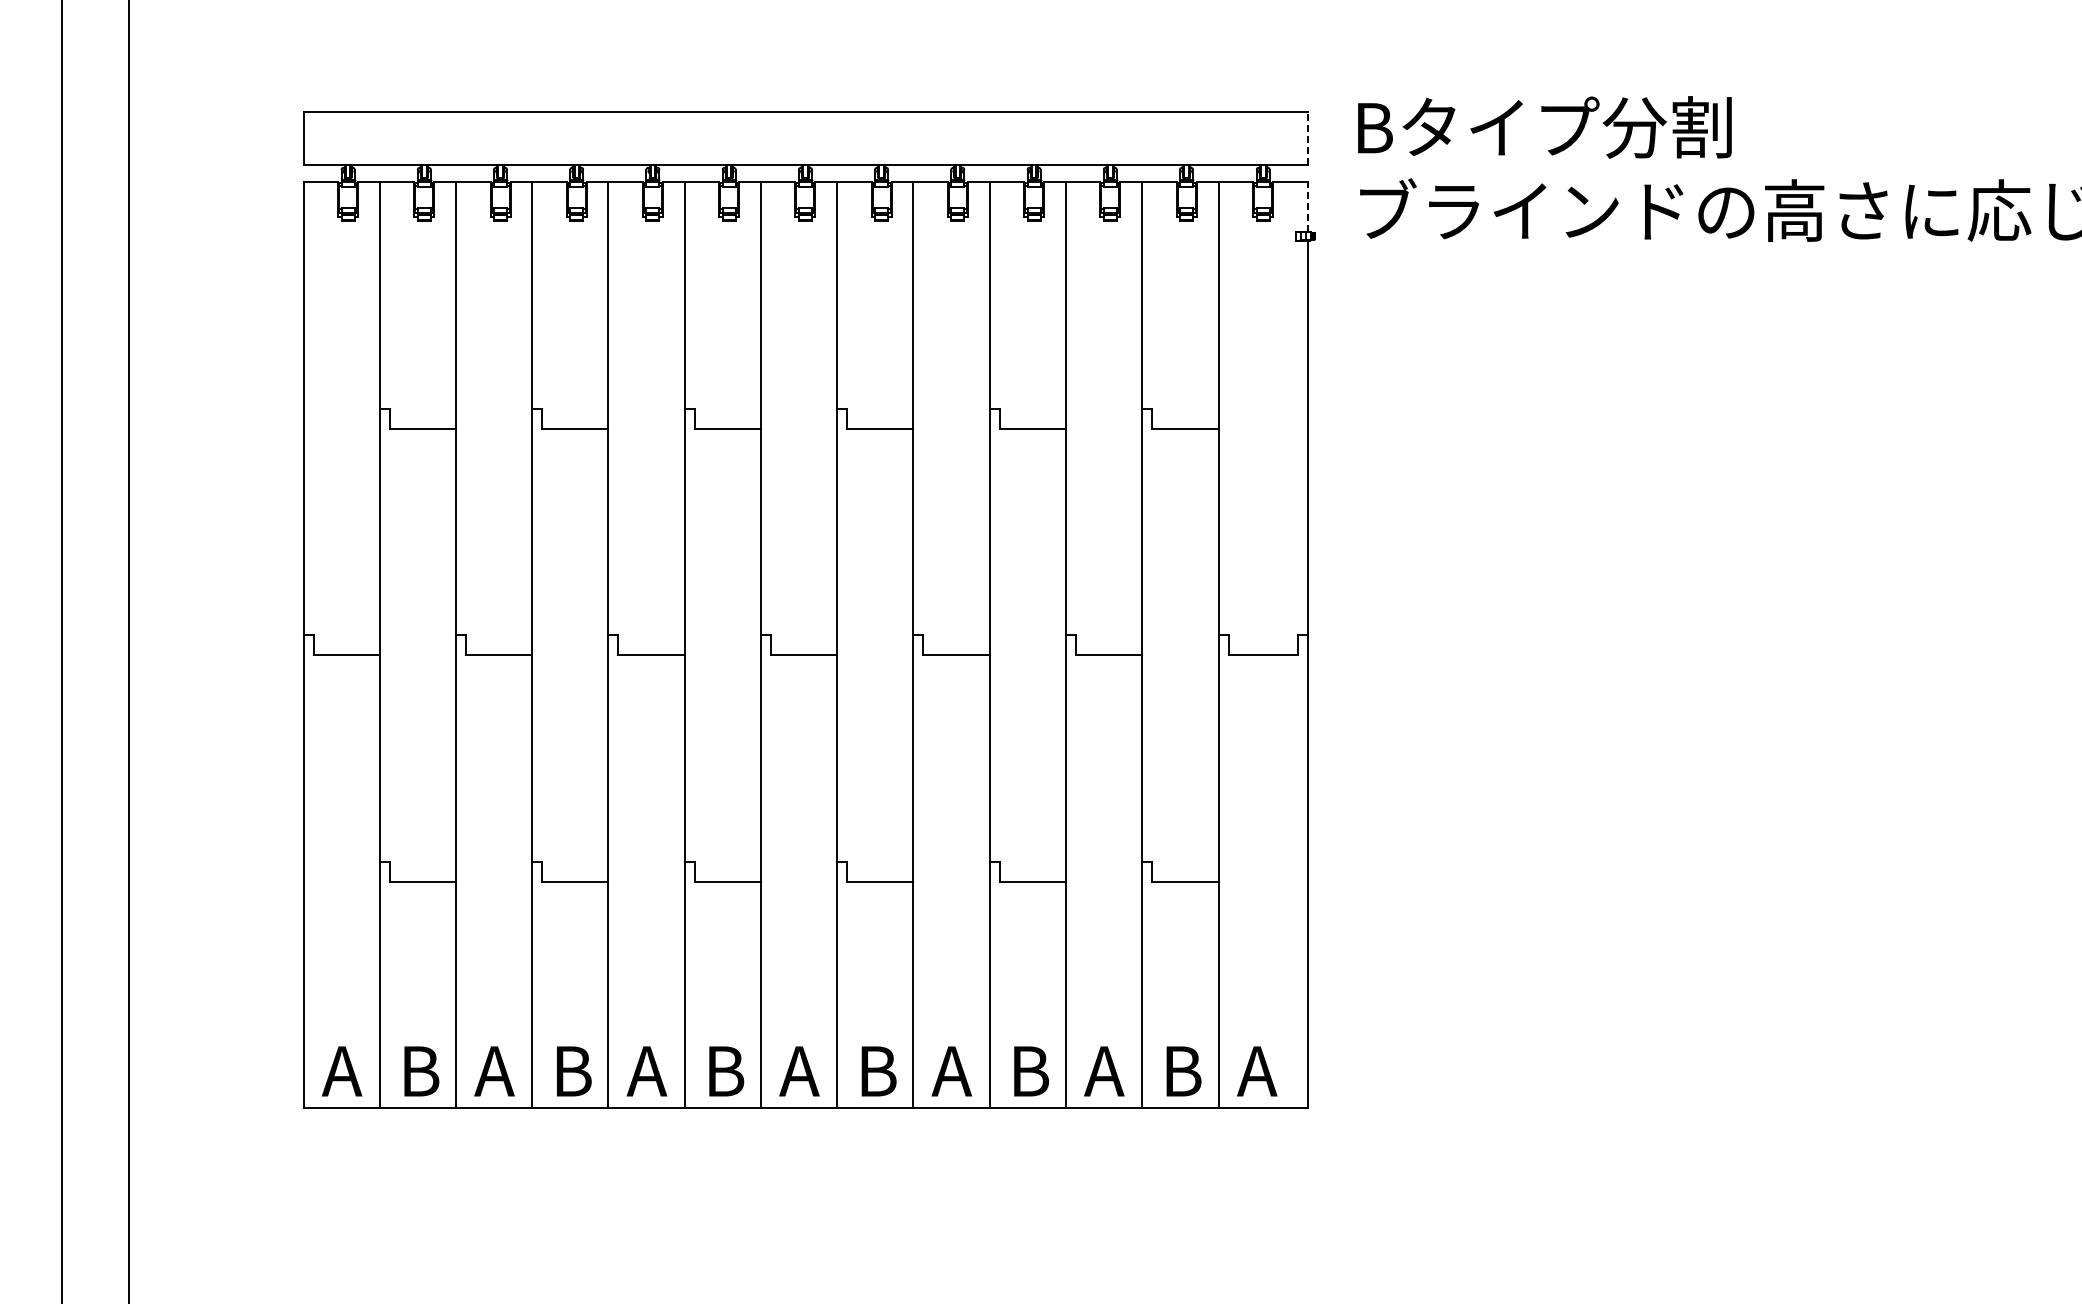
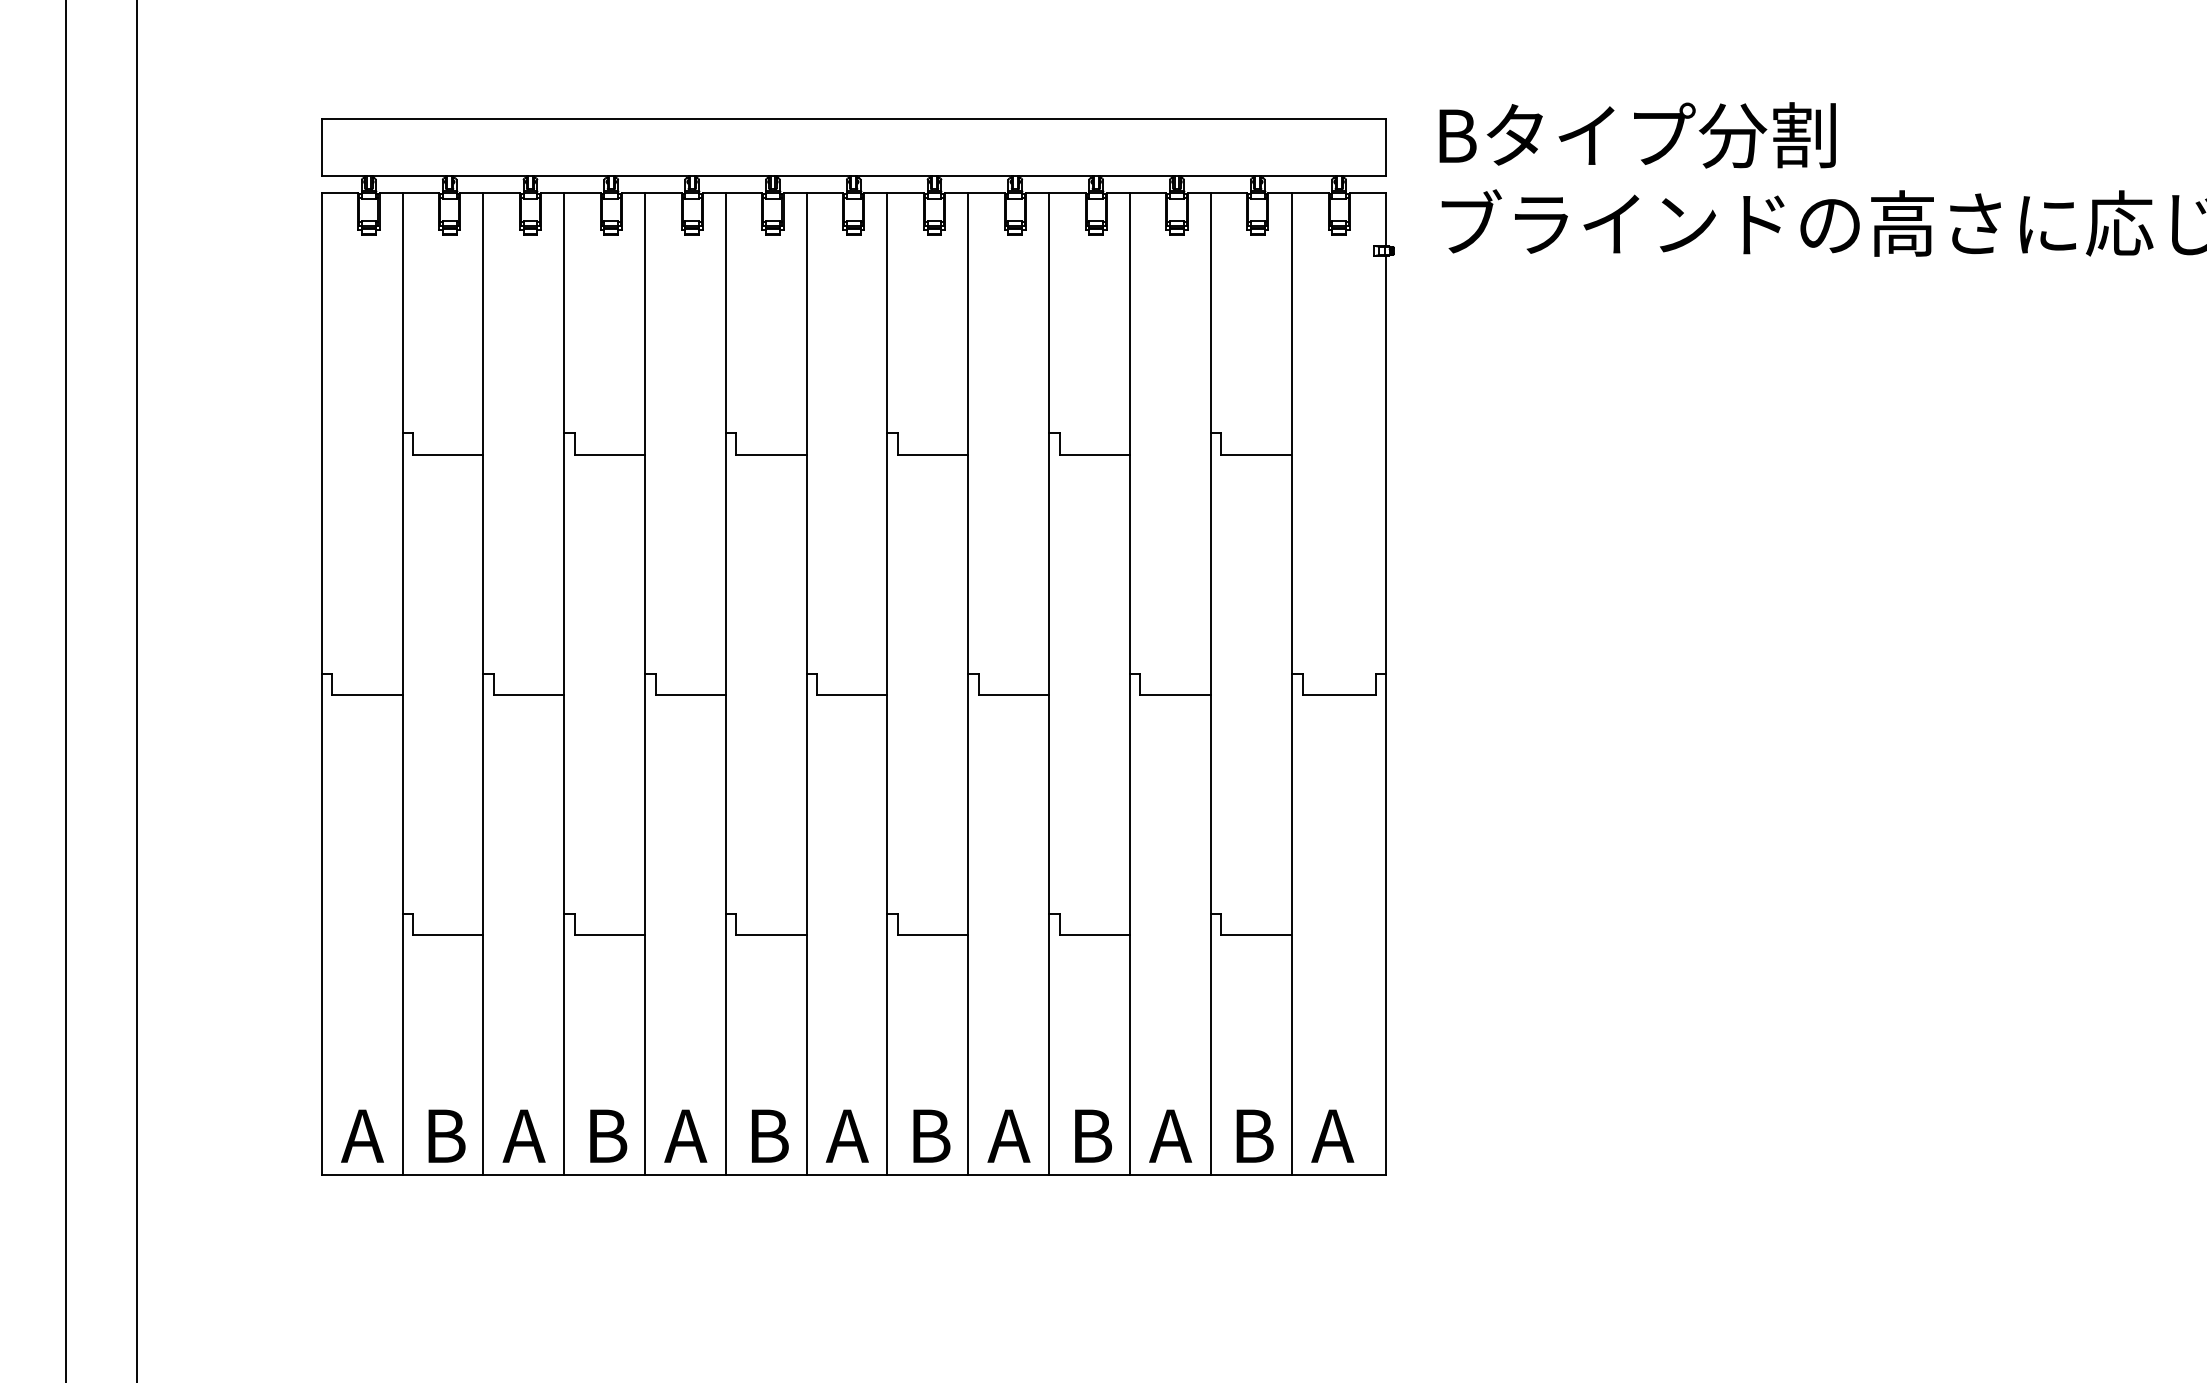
line: (1307, 138) -> (1386, 147), dashed -> solid
line: (1307, 206) -> (1386, 219), dashed -> solid

